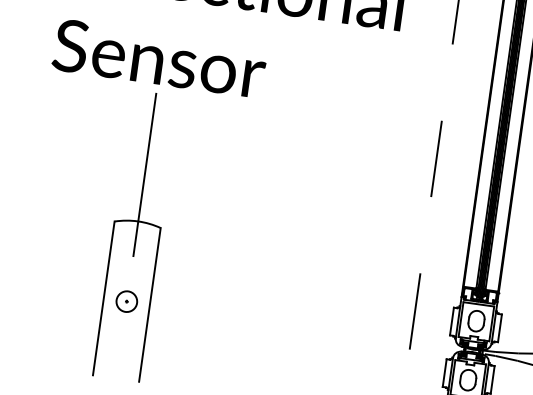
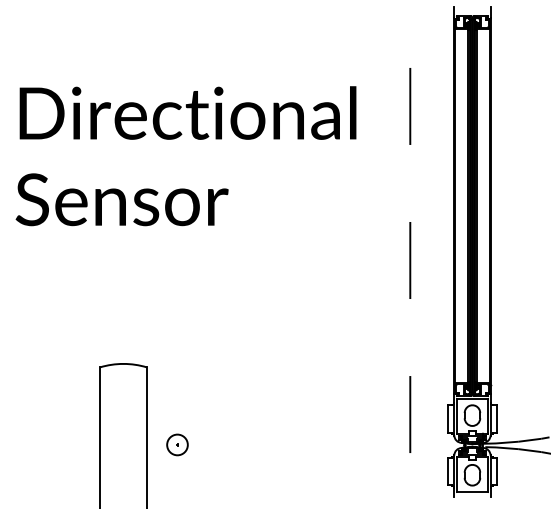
line: (144, 174) -> (123, 316), removed
part: (126, 301) -> (177, 444), moved

